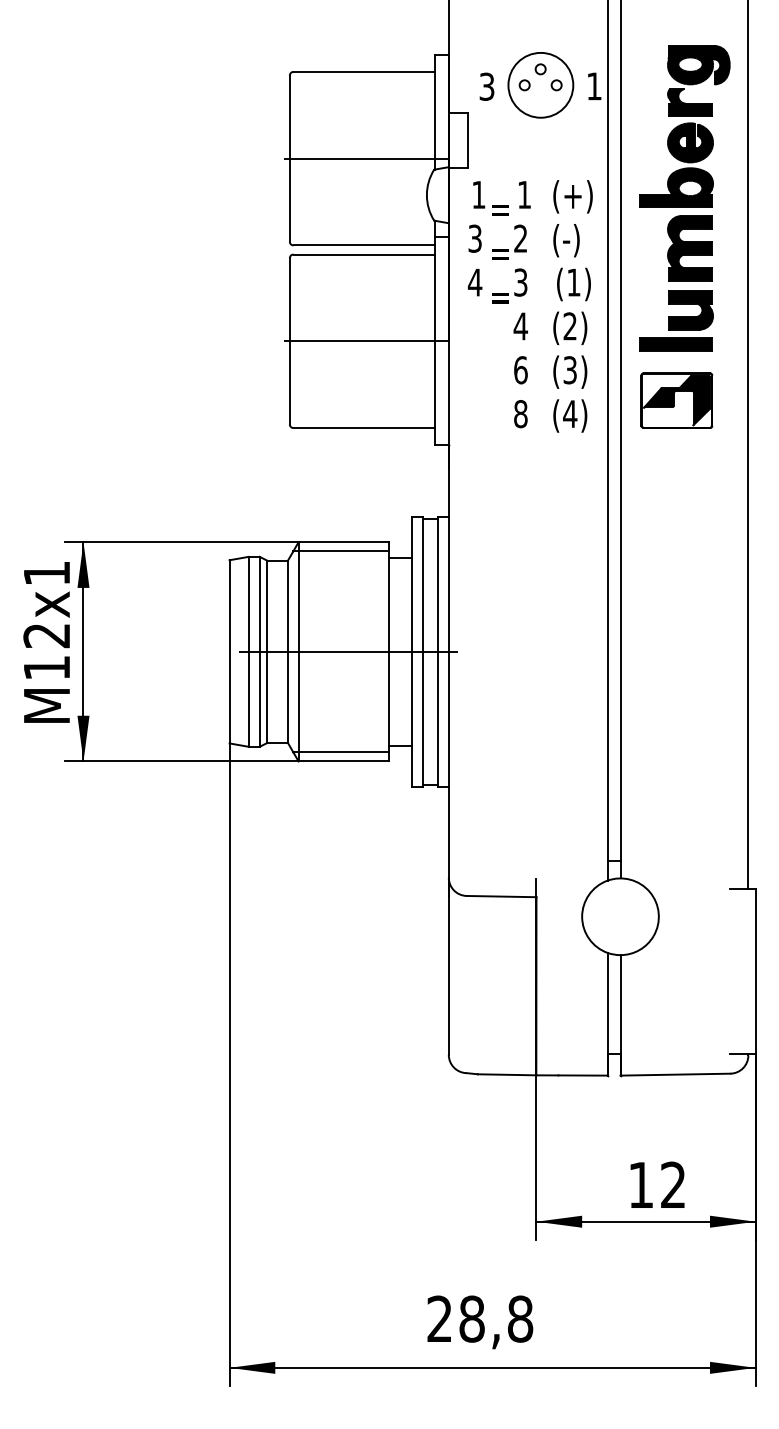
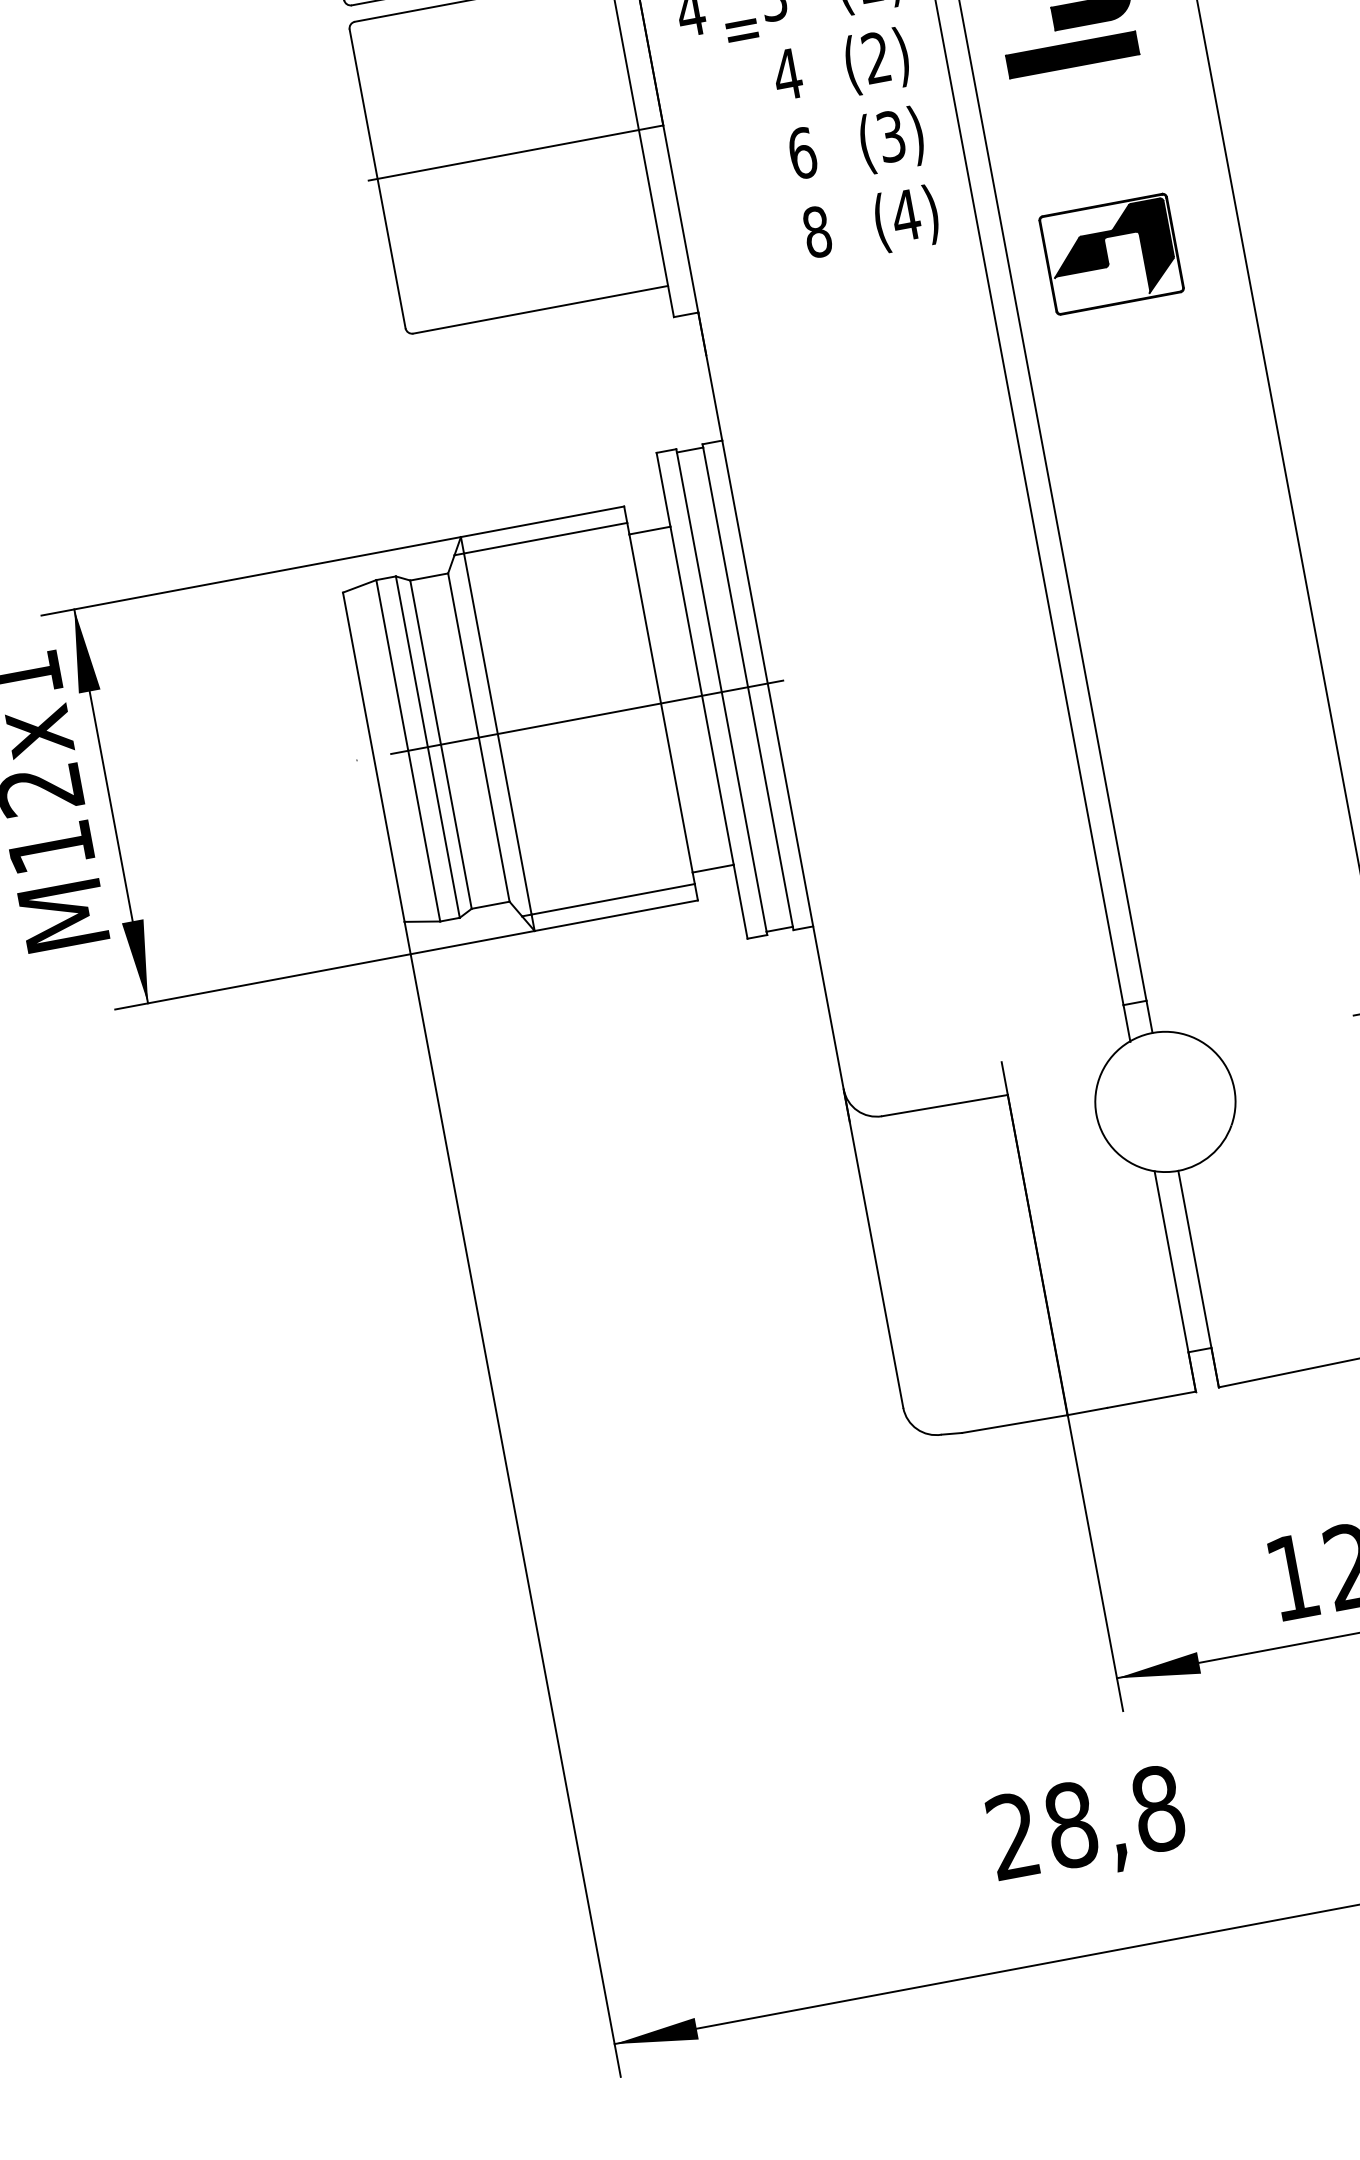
part: (676, 400) -> (1110, 254), moved
text: (480, 1322) -> (1087, 1828), moved

